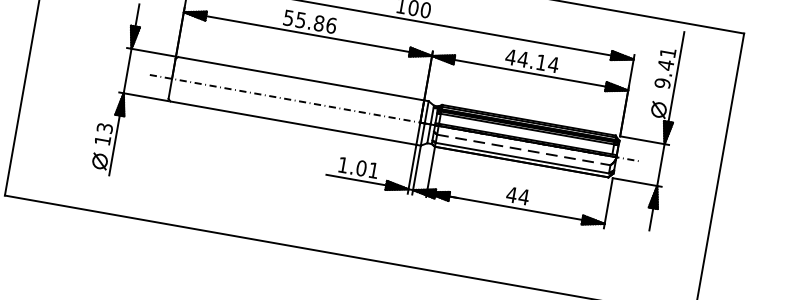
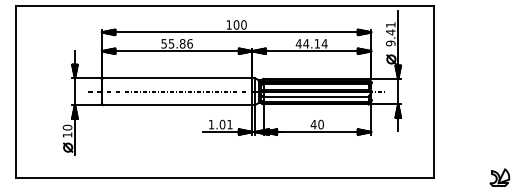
text: (104, 127) -> (67, 127), 13 -> 10
line: (524, 149) -> (316, 96), dashed -> solid
text: (524, 196) -> (321, 124), 44 -> 40

